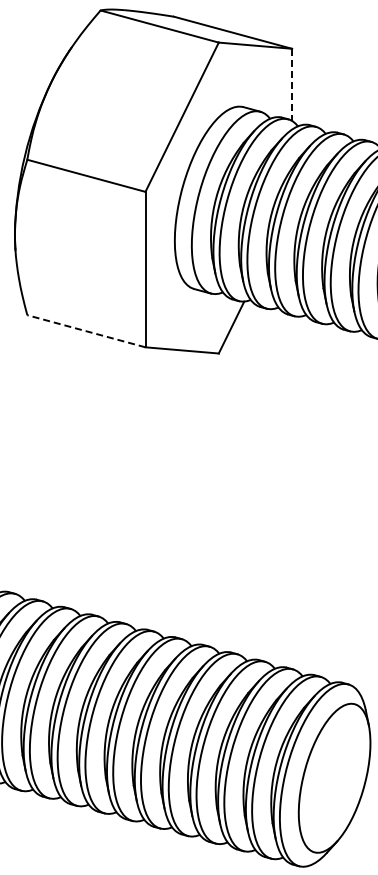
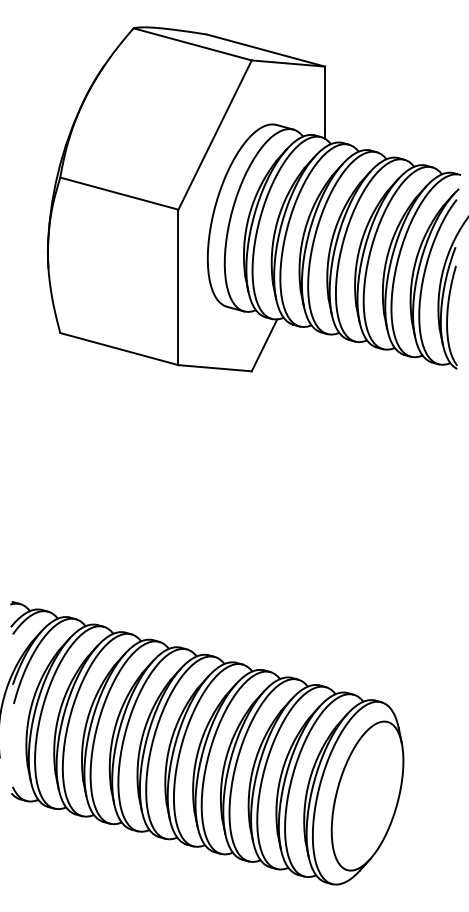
line: (292, 85) -> (325, 103), dashed -> solid
line: (85, 330) -> (118, 348), dashed -> solid

